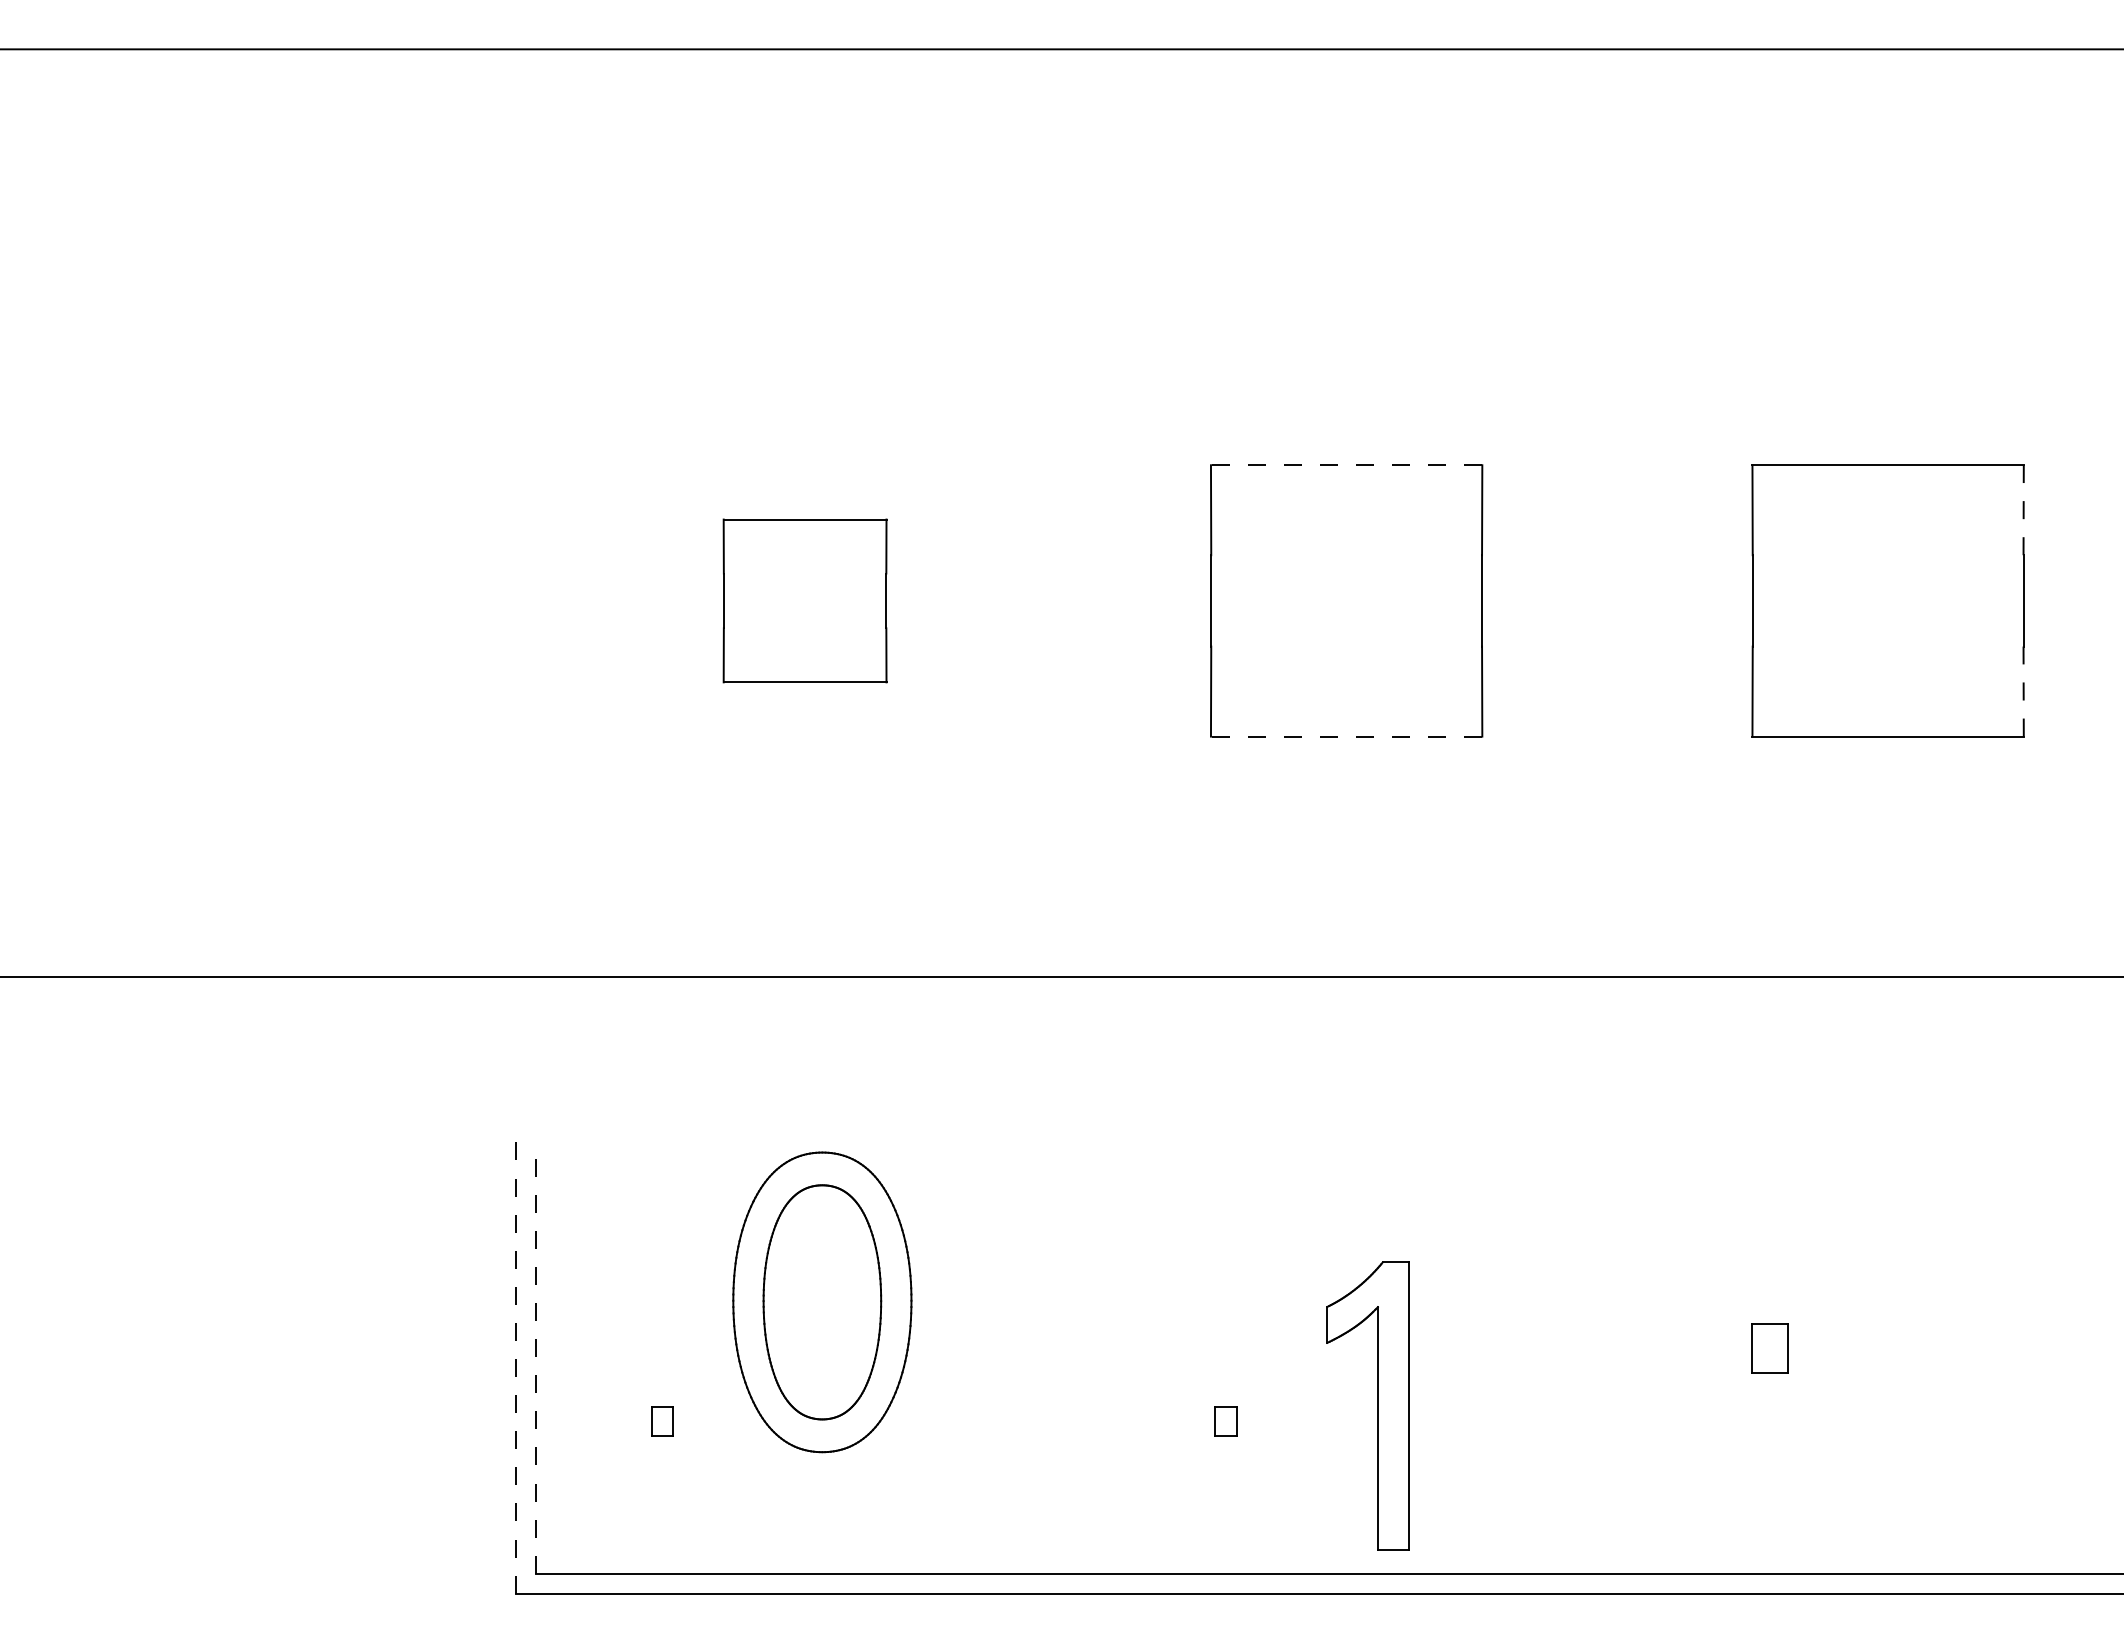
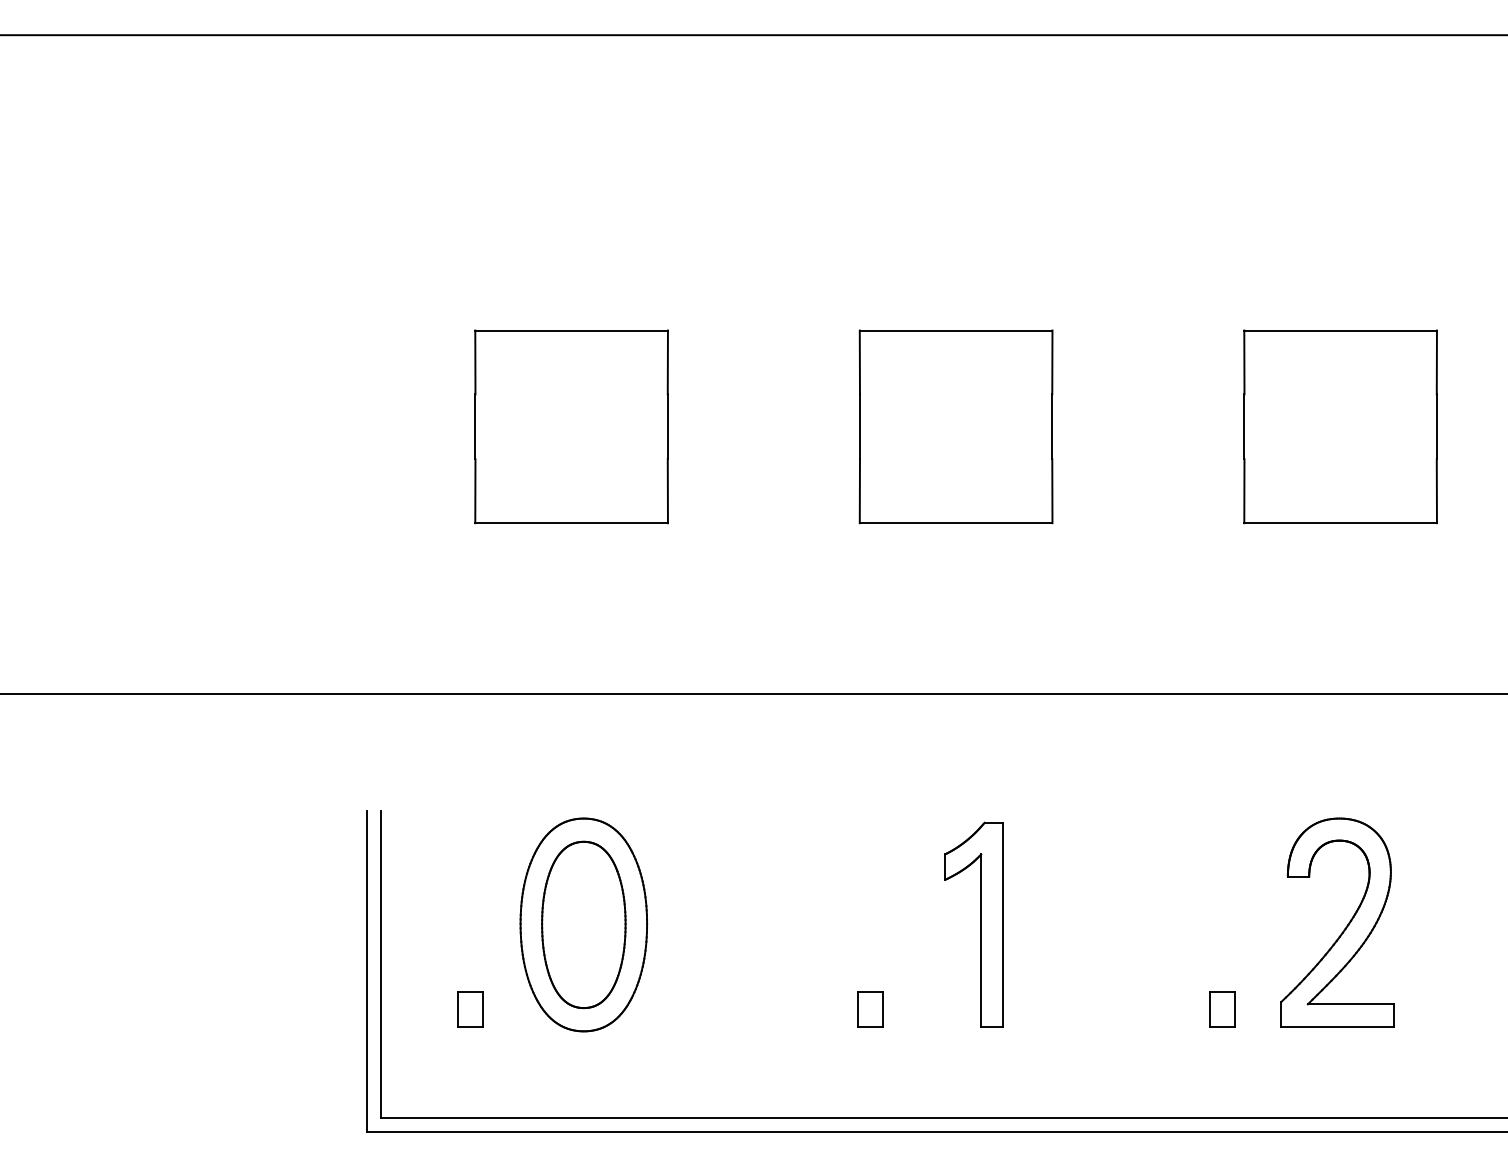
line: (1346, 465) -> (956, 330), dashed -> solid
line: (2023, 510) -> (1436, 362), dashed -> solid
part: (804, 600) -> (571, 426), size x1.67
line: (2023, 691) -> (1436, 491), dashed -> solid
line: (1346, 736) -> (956, 523), dashed -> solid
part: (1894, 1306) -> (1345, 927), added
part: (1769, 1348) -> (1222, 1009), moved
line: (536, 1358) -> (380, 964), dashed -> solid
line: (516, 1368) -> (366, 971), dashed -> solid
part: (1377, 1405) -> (980, 924), moved
part: (662, 1421) -> (470, 1009), size x1.67
part: (1225, 1421) -> (870, 1009), size x1.67

